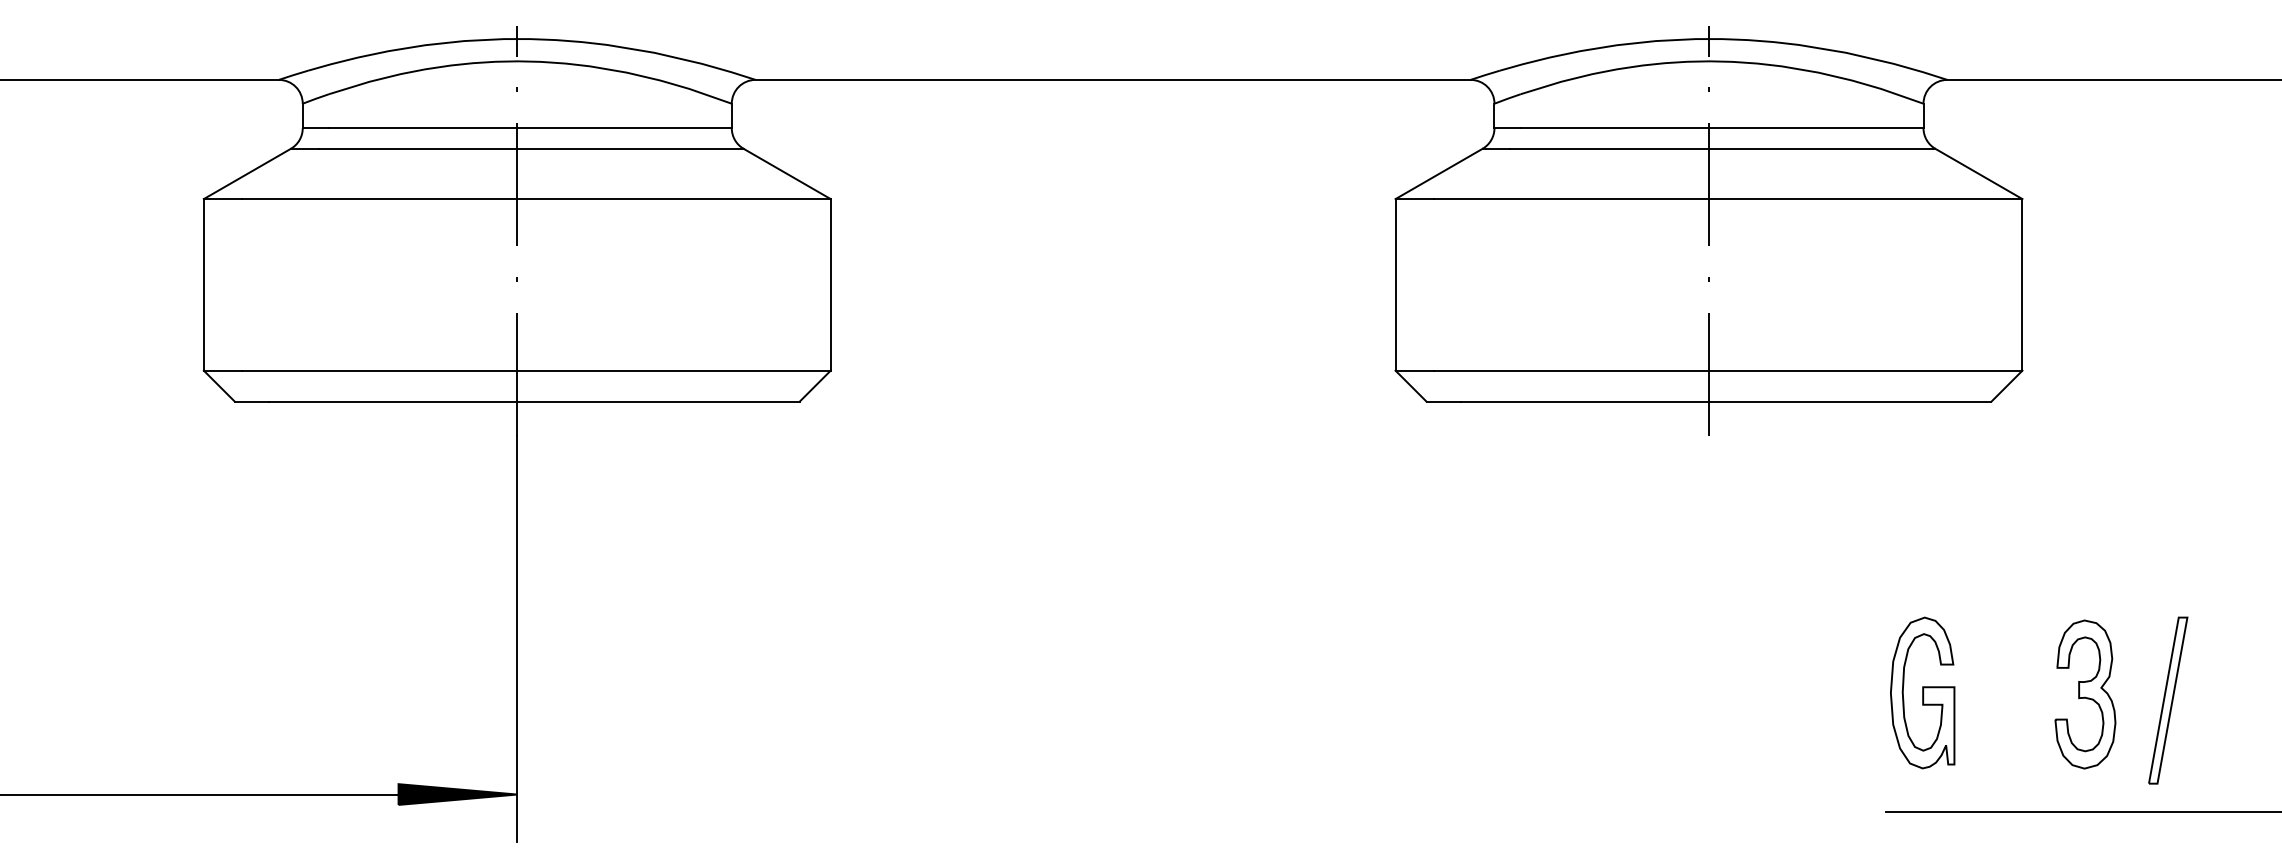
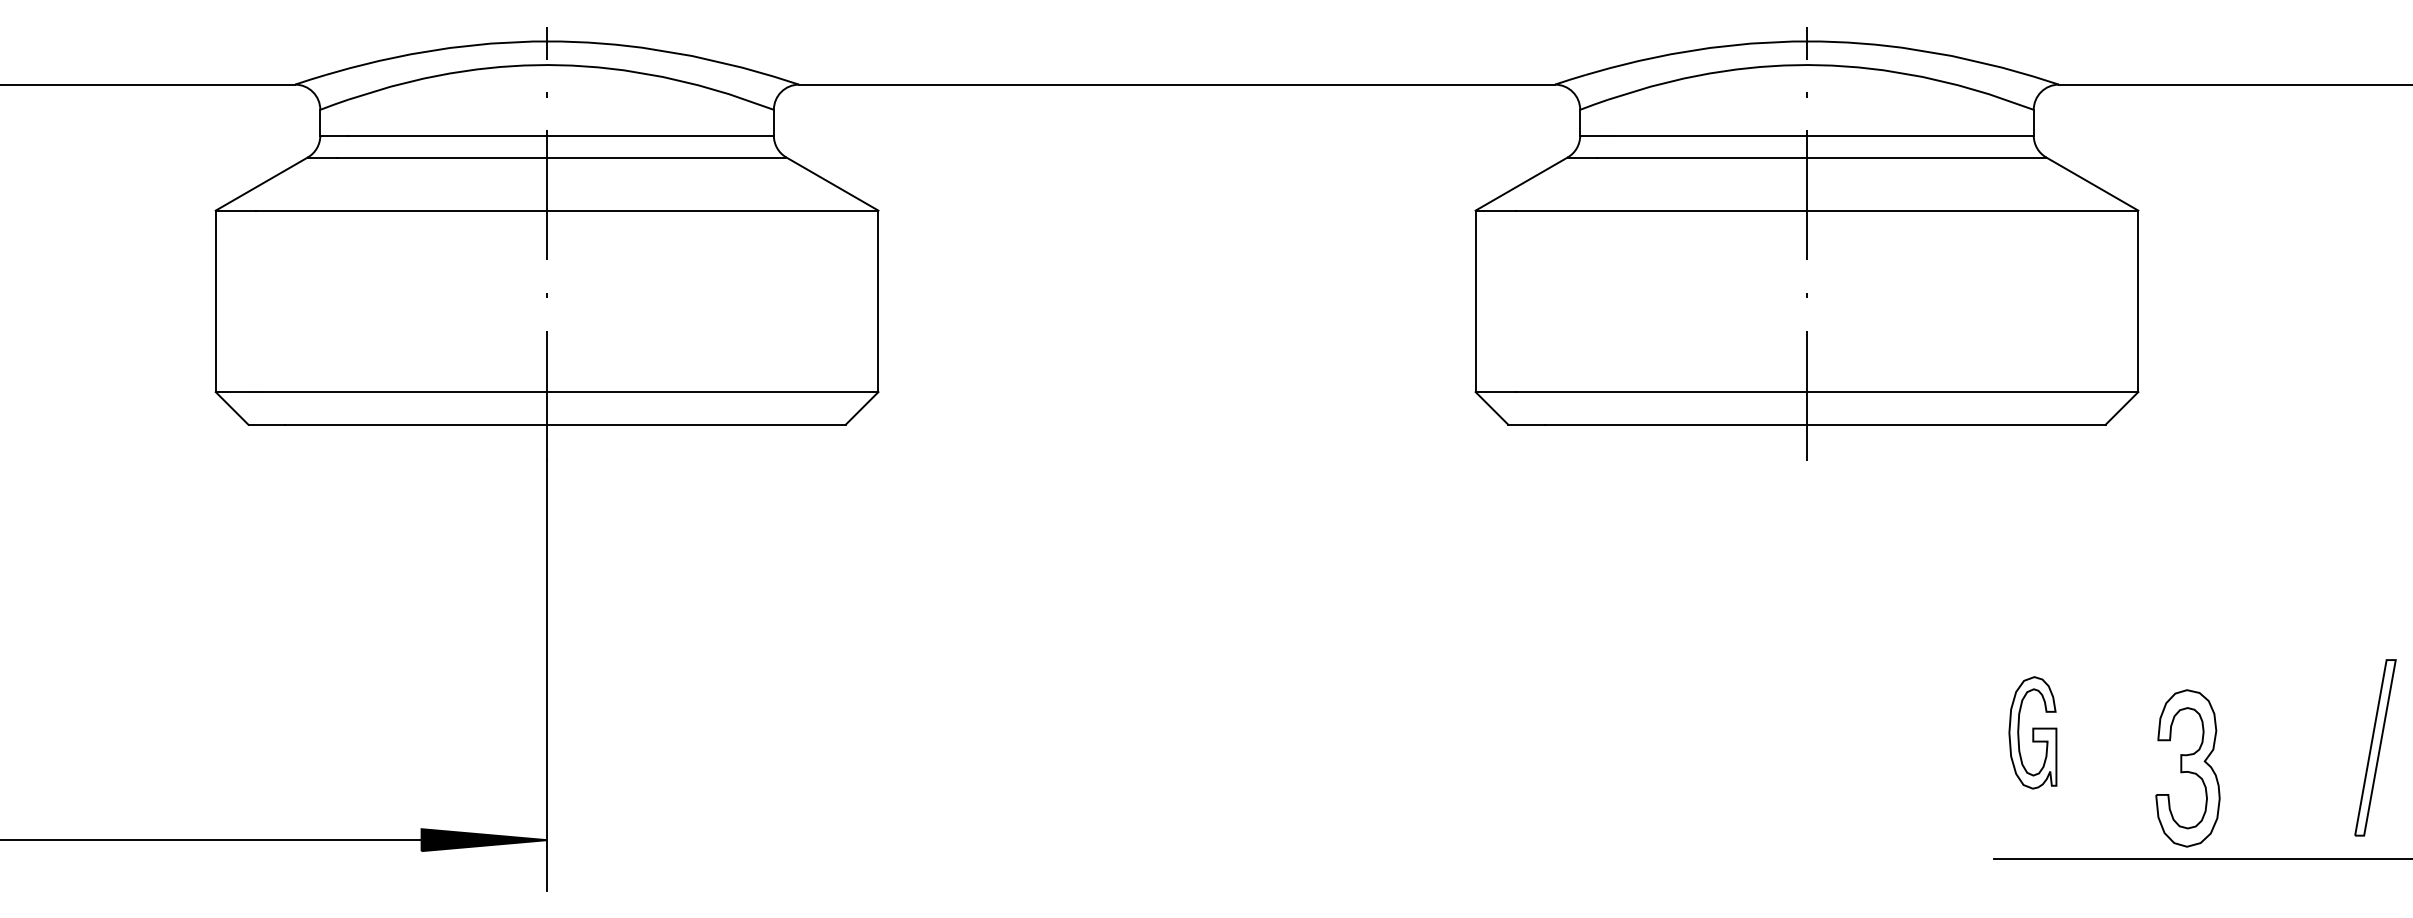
part: (1922, 692) -> (2032, 732), size x0.7
part: (2085, 694) -> (2187, 768), moved
part: (2168, 700) -> (2375, 747), moved

